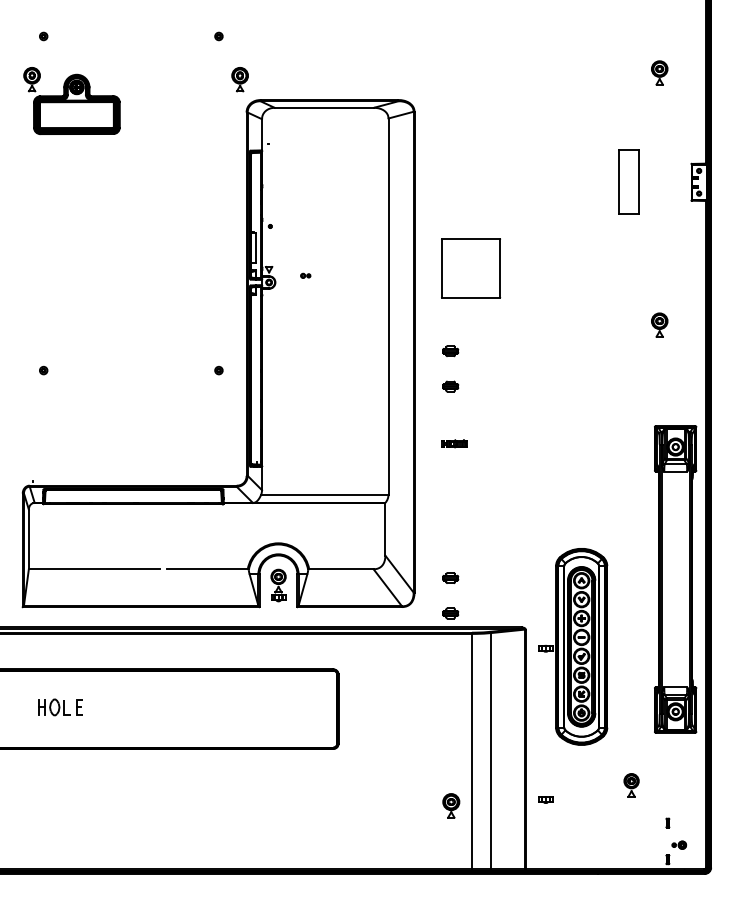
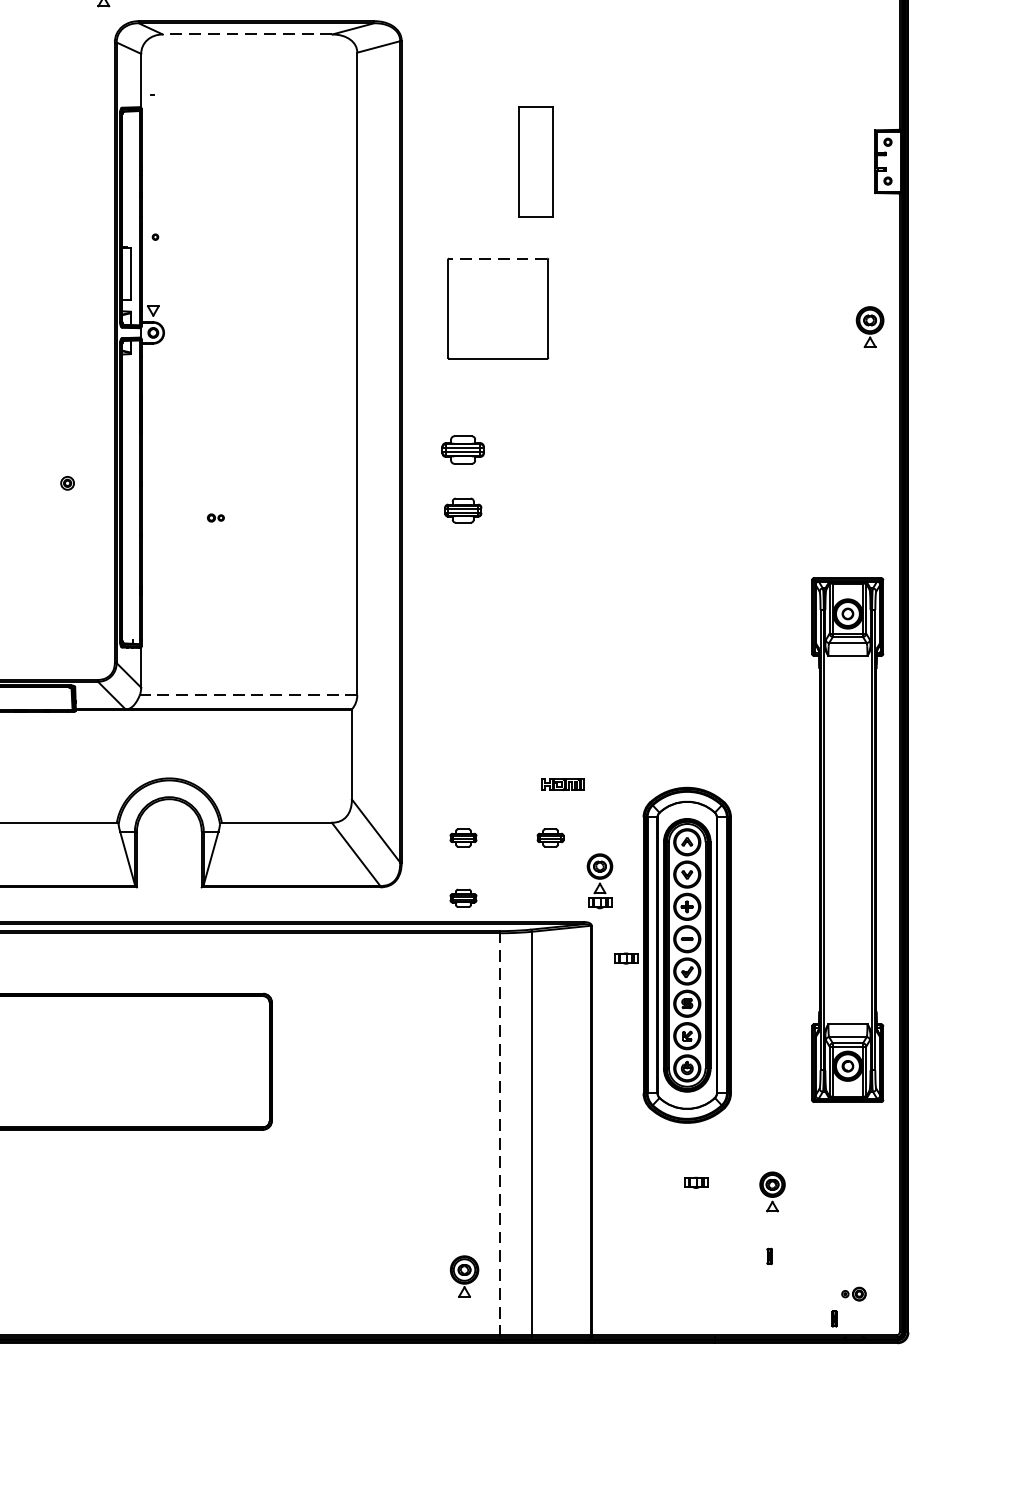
line: (324, 107) -> (247, 33), solid -> dashed
part: (628, 181) -> (534, 160), moved
line: (471, 239) -> (499, 259), solid -> dashed
part: (305, 275) -> (215, 517), moved
part: (659, 324) -> (869, 326), moved
part: (450, 351) -> (463, 450), size x1.6
part: (450, 386) -> (463, 510), size x1.4
part: (454, 443) -> (562, 783), moved
line: (324, 494) -> (247, 695), solid -> dashed
part: (501, 577) -> (550, 836), added
part: (278, 585) -> (599, 881), moved
line: (472, 751) -> (500, 1134), solid -> dashed
part: (545, 799) -> (695, 1181), moved
part: (451, 805) -> (464, 1275), moved
part: (667, 822) -> (768, 1255), moved

